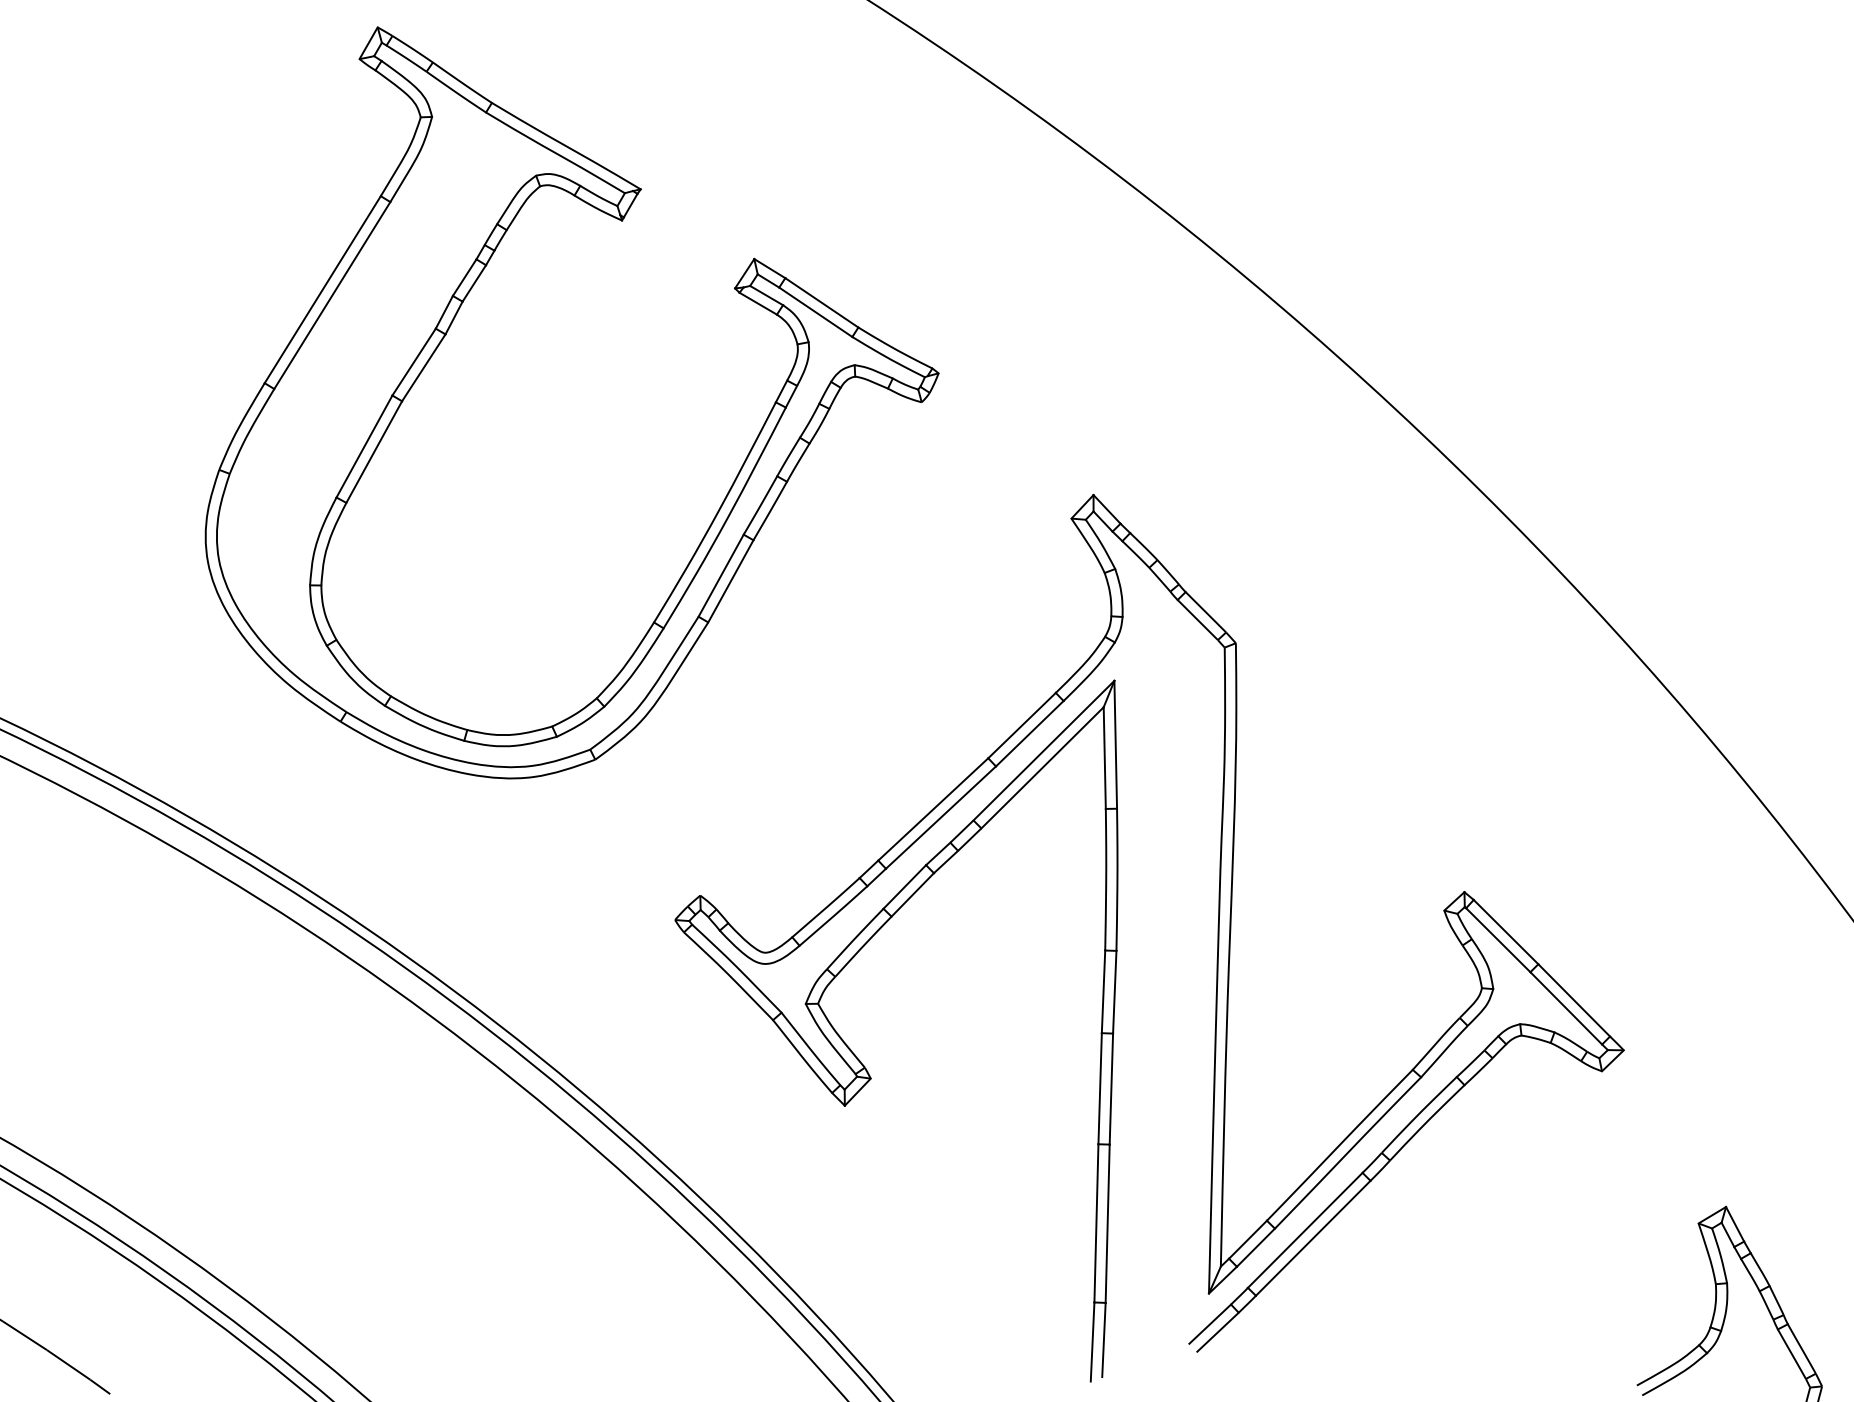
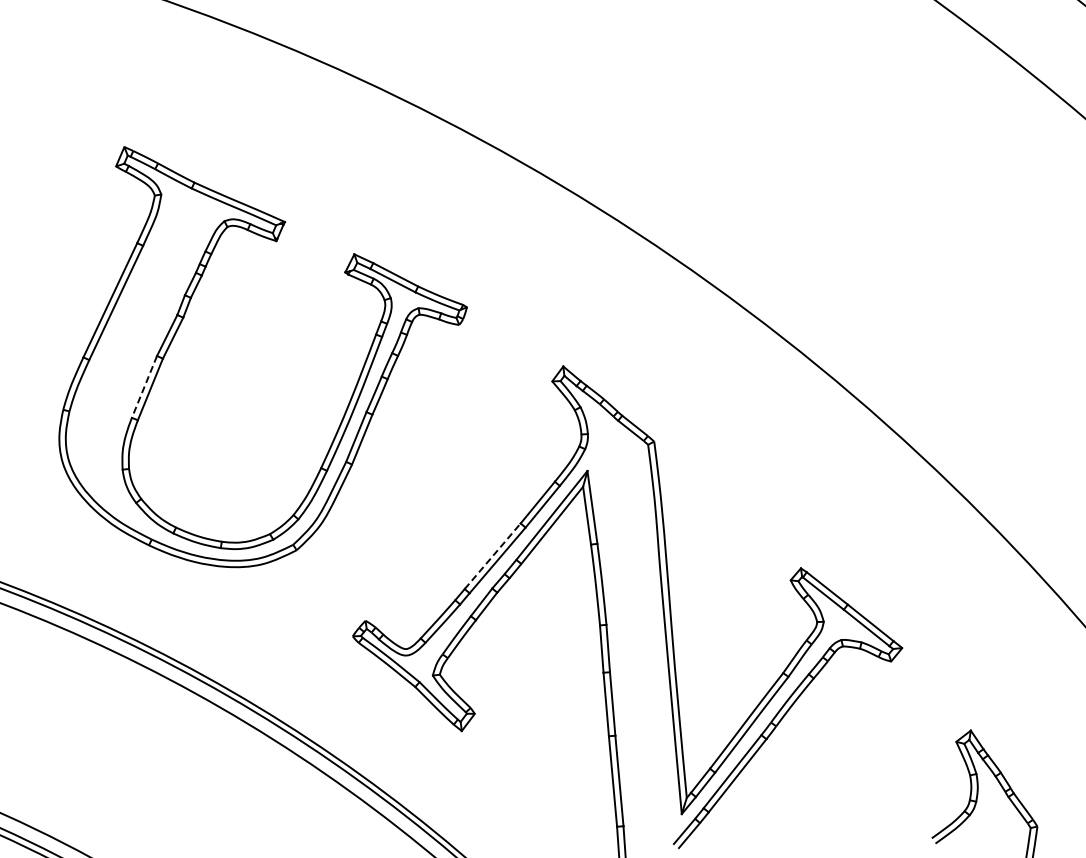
line: (364, 447) -> (144, 387), solid -> dashed
line: (934, 808) -> (493, 555), solid -> dashed

